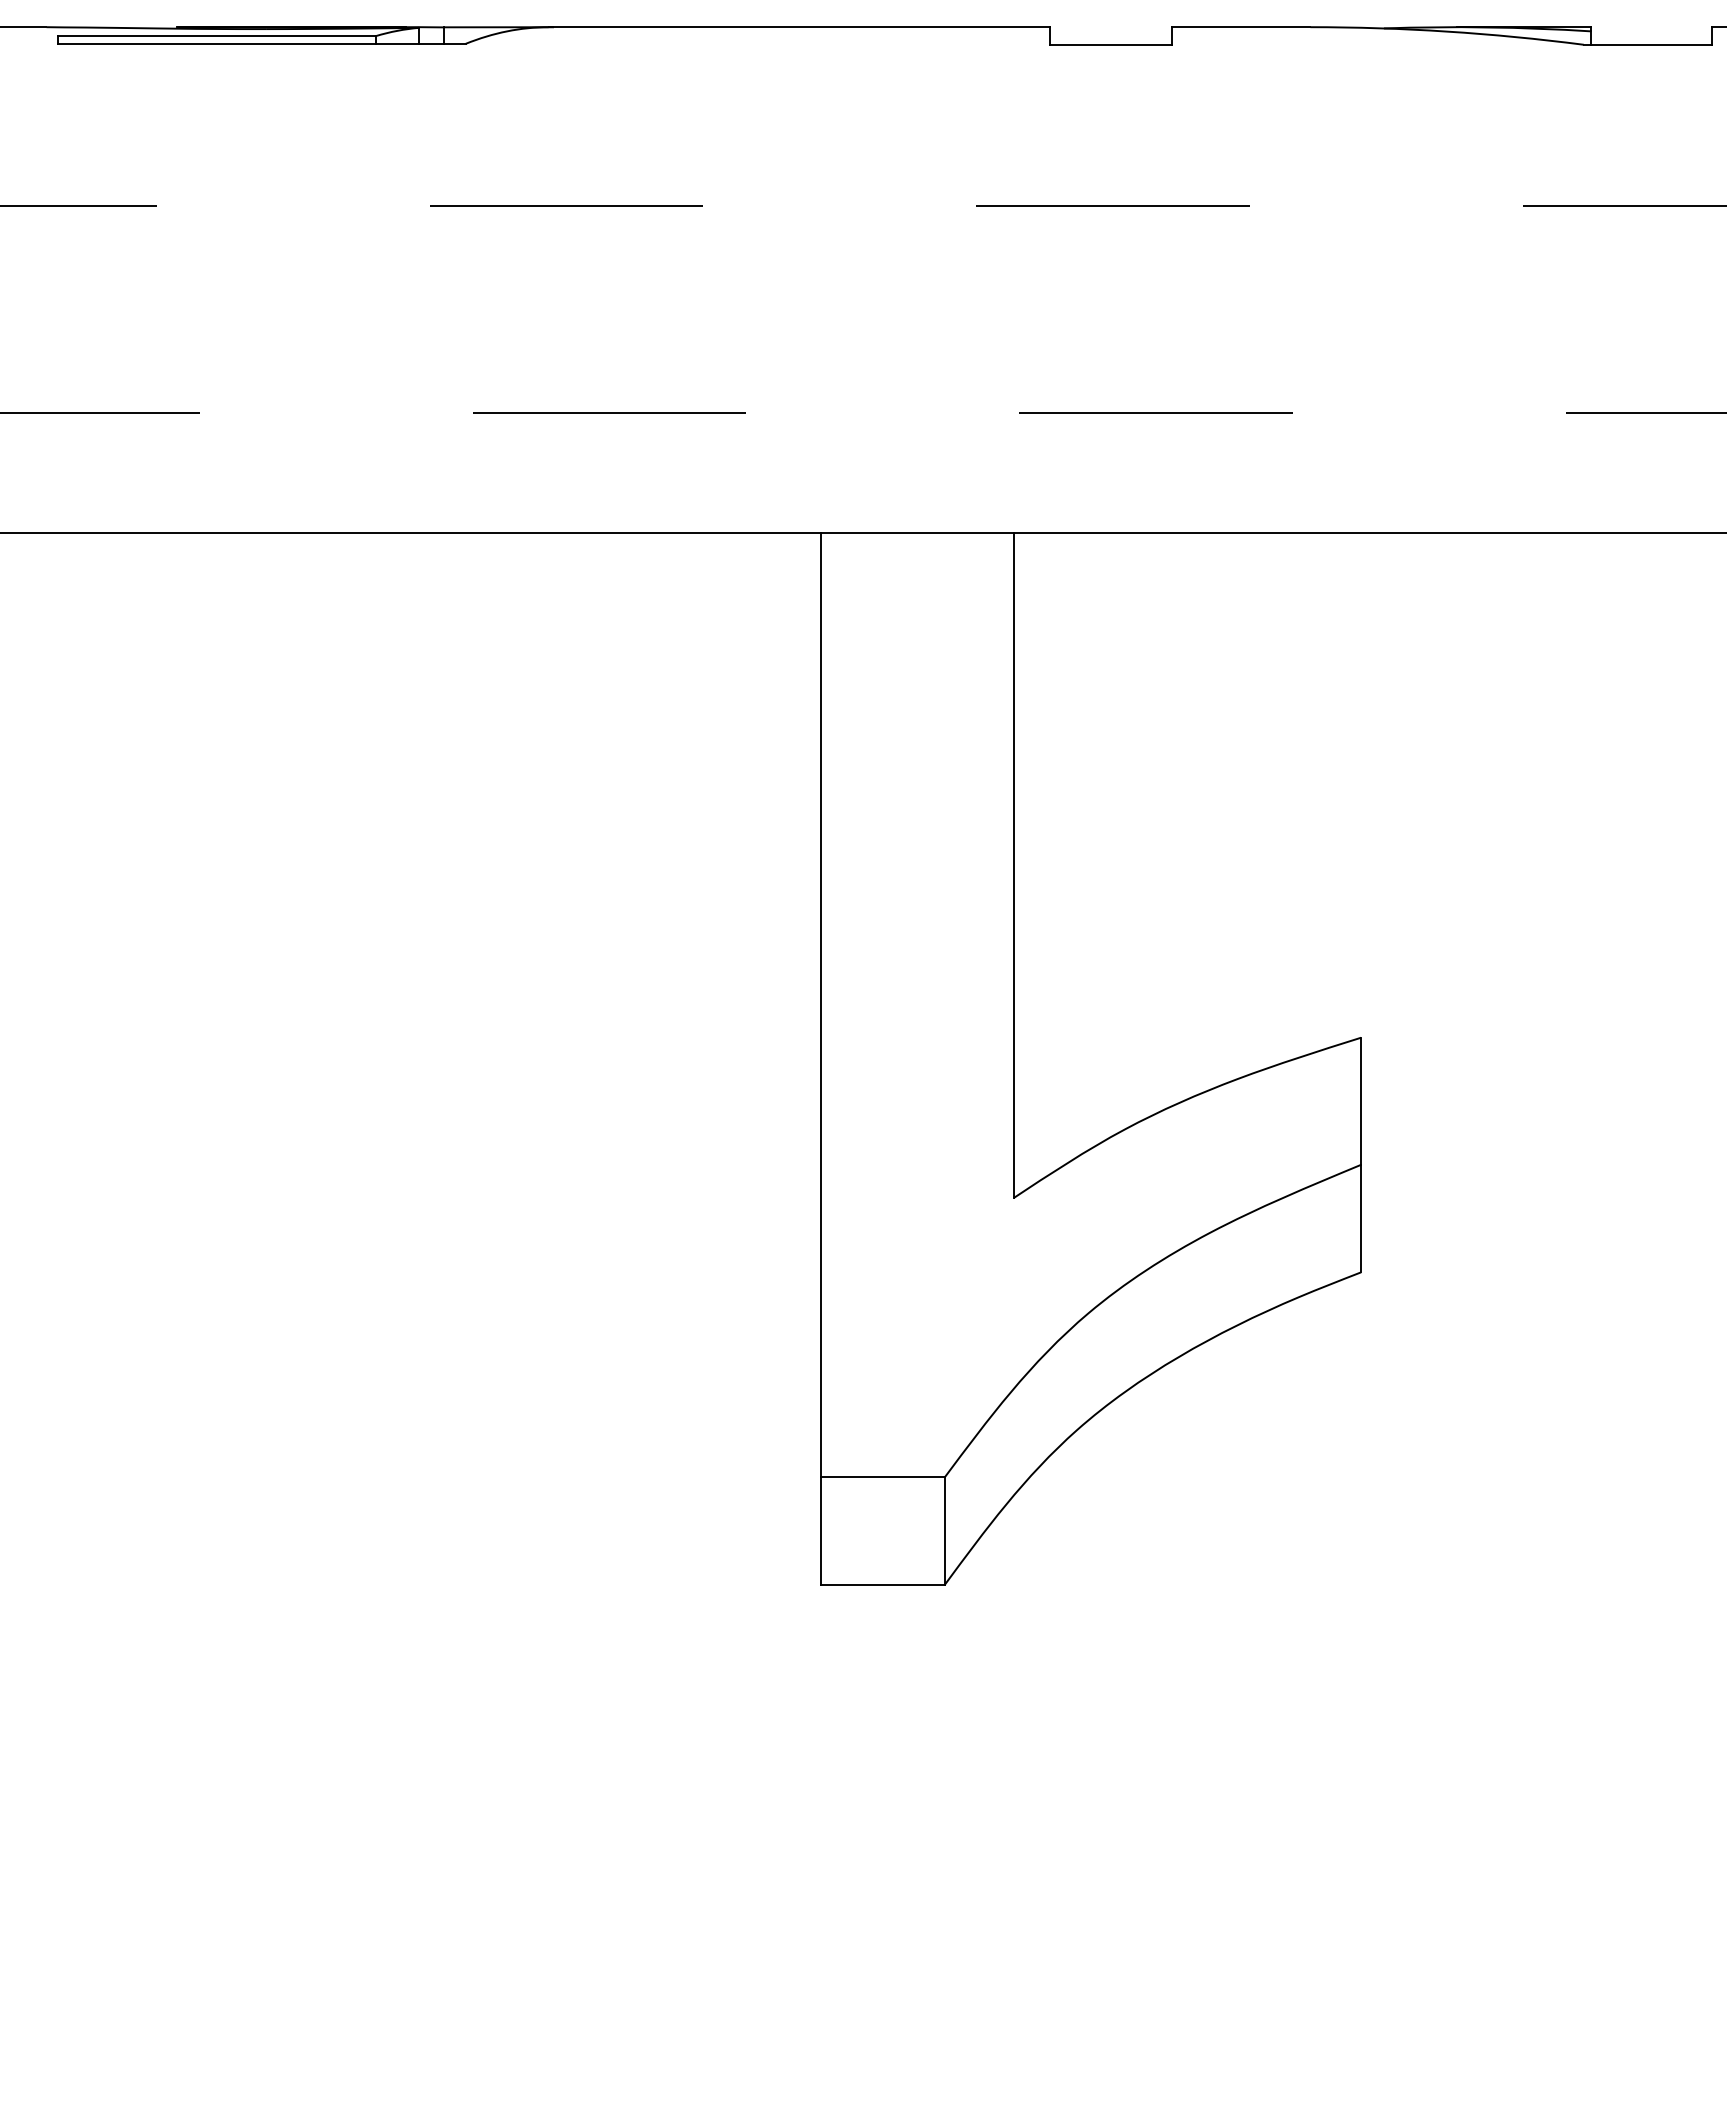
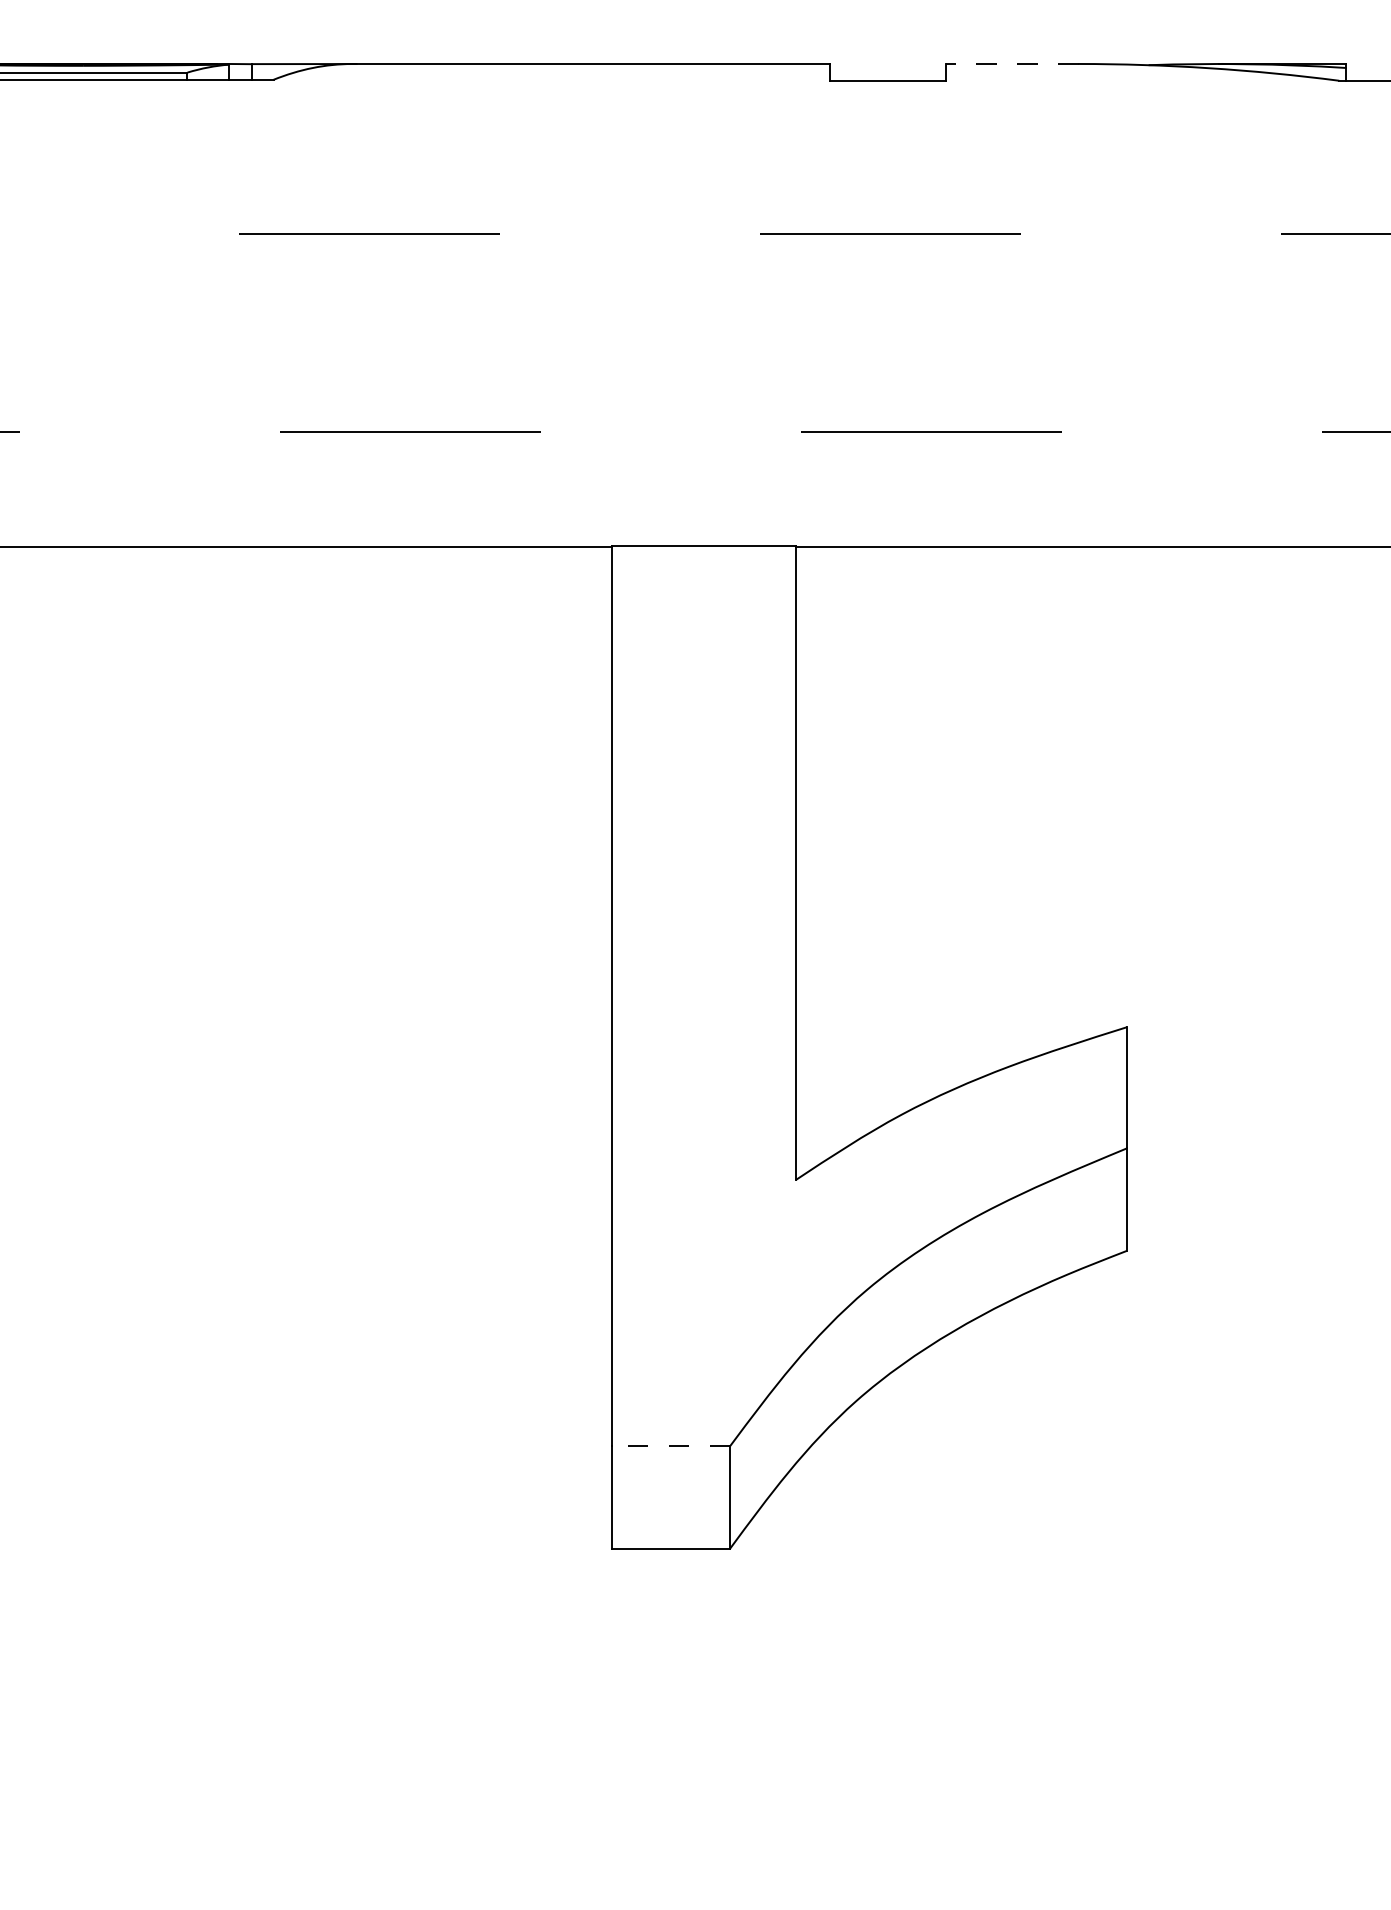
line: (1240, 27) -> (1011, 64), solid -> dashed
line: (882, 1477) -> (670, 1446), solid -> dashed

